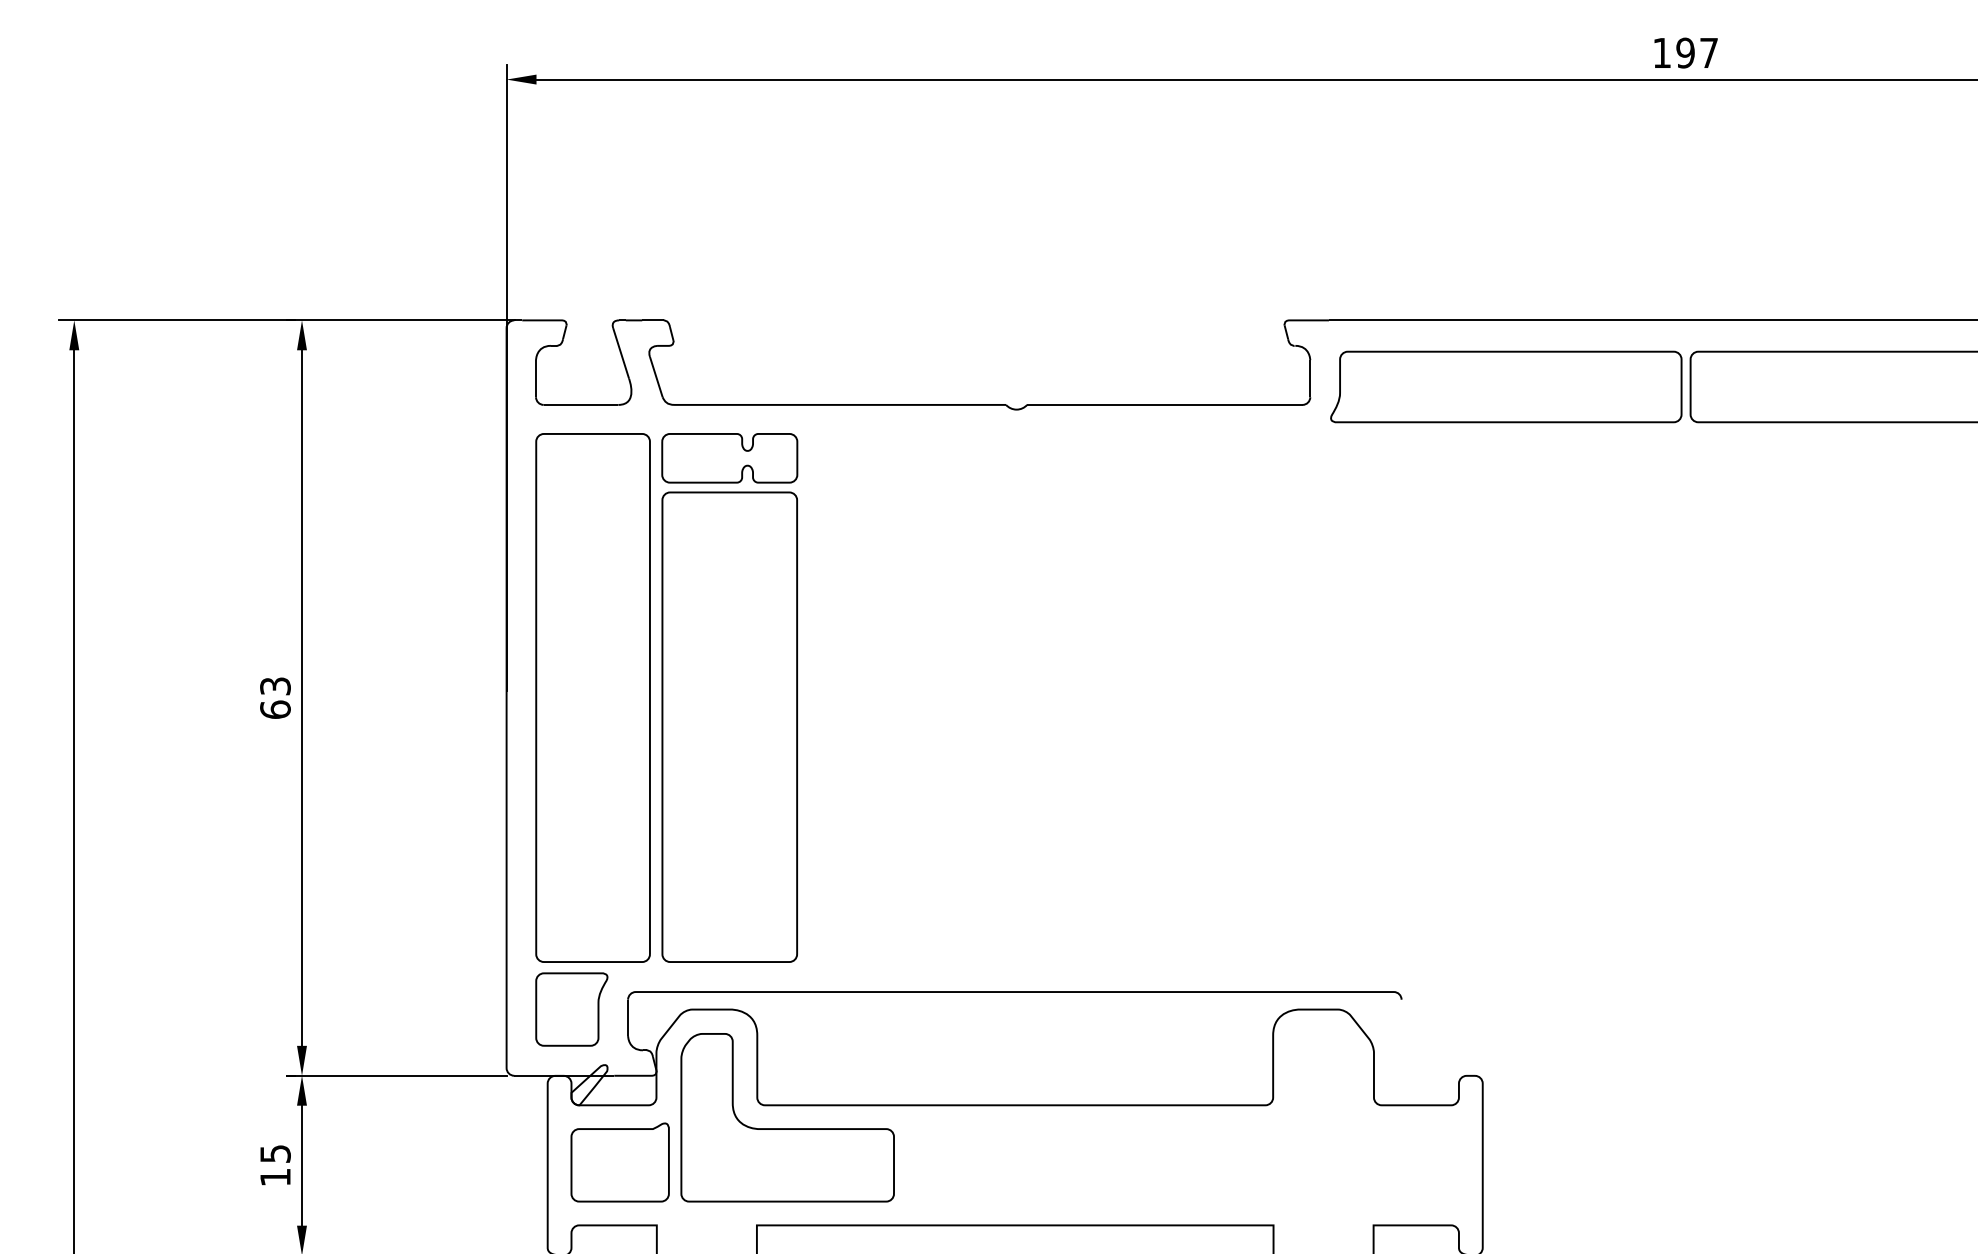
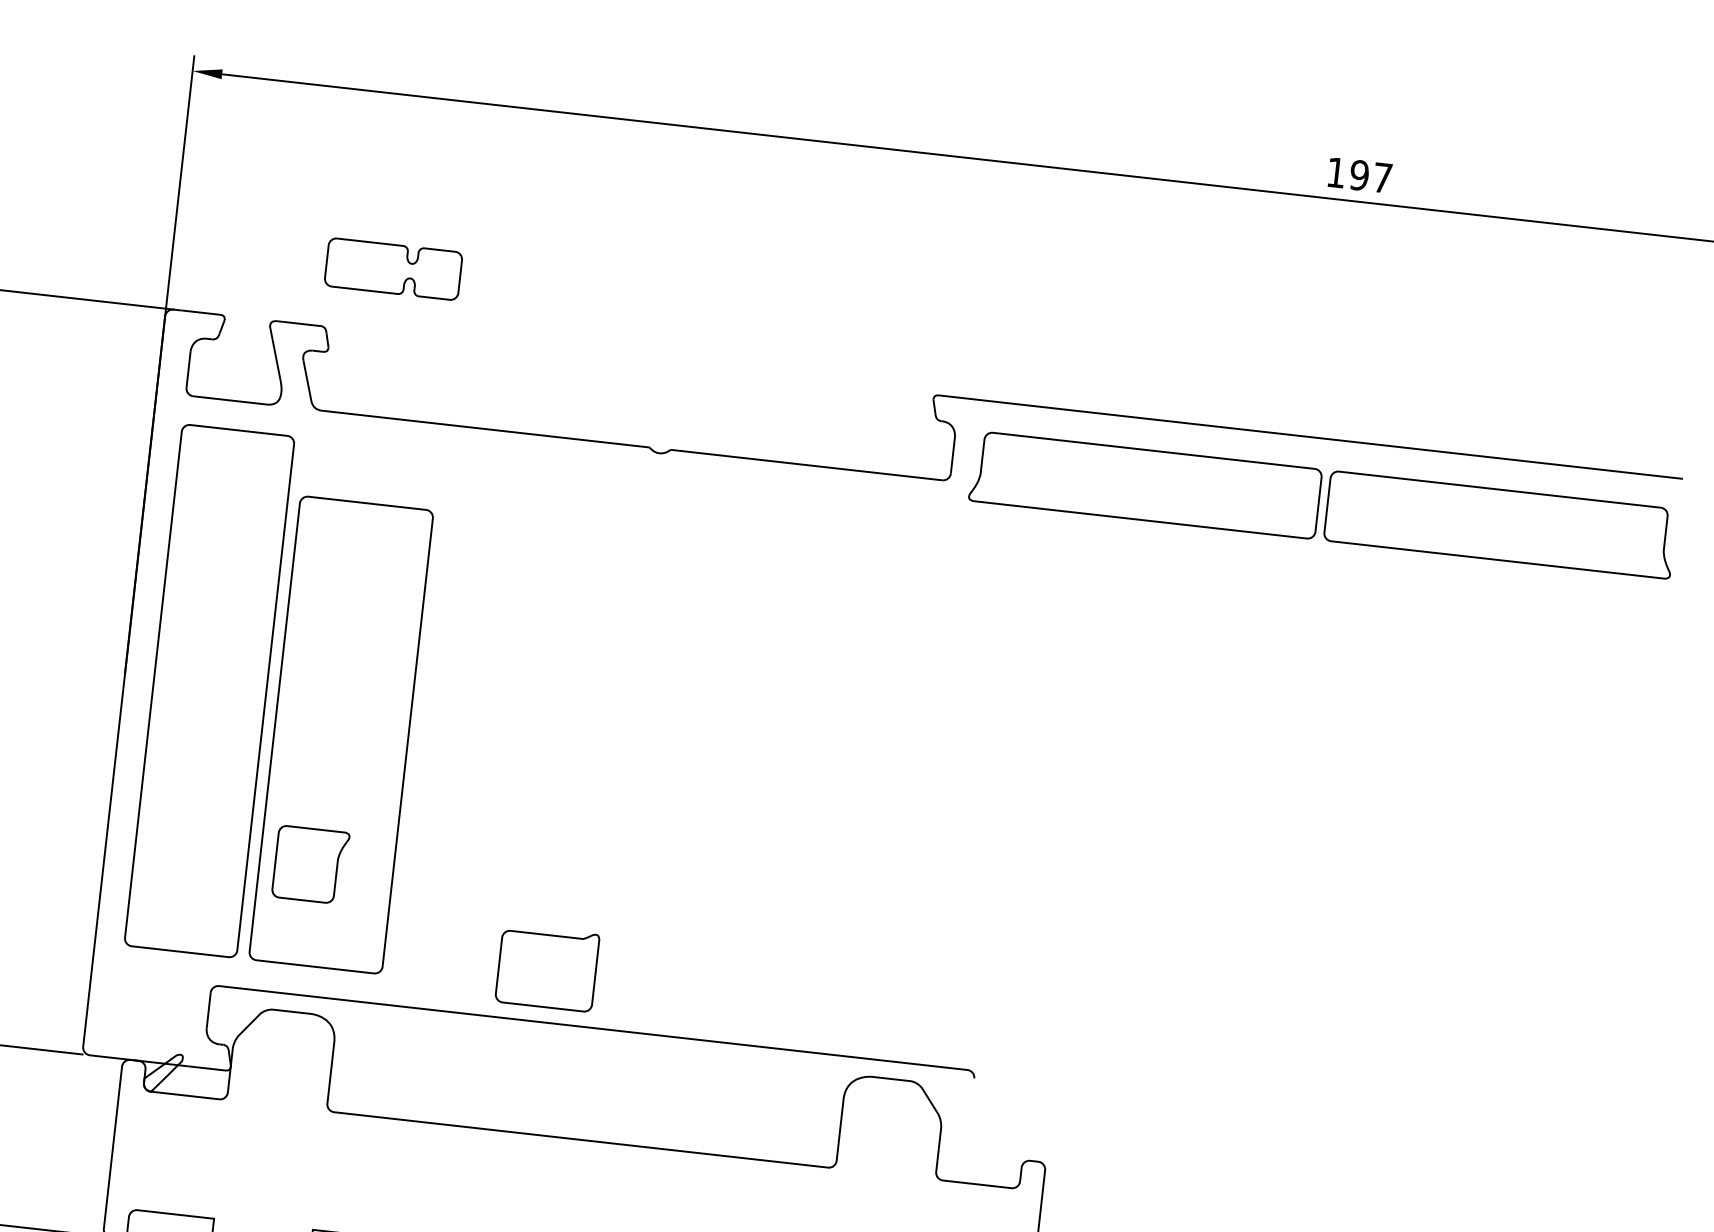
part: (729, 458) -> (393, 269), moved
part: (571, 1009) -> (310, 864), moved
part: (787, 1128) -> (353, 1137), removed
part: (619, 1162) -> (546, 968), moved

